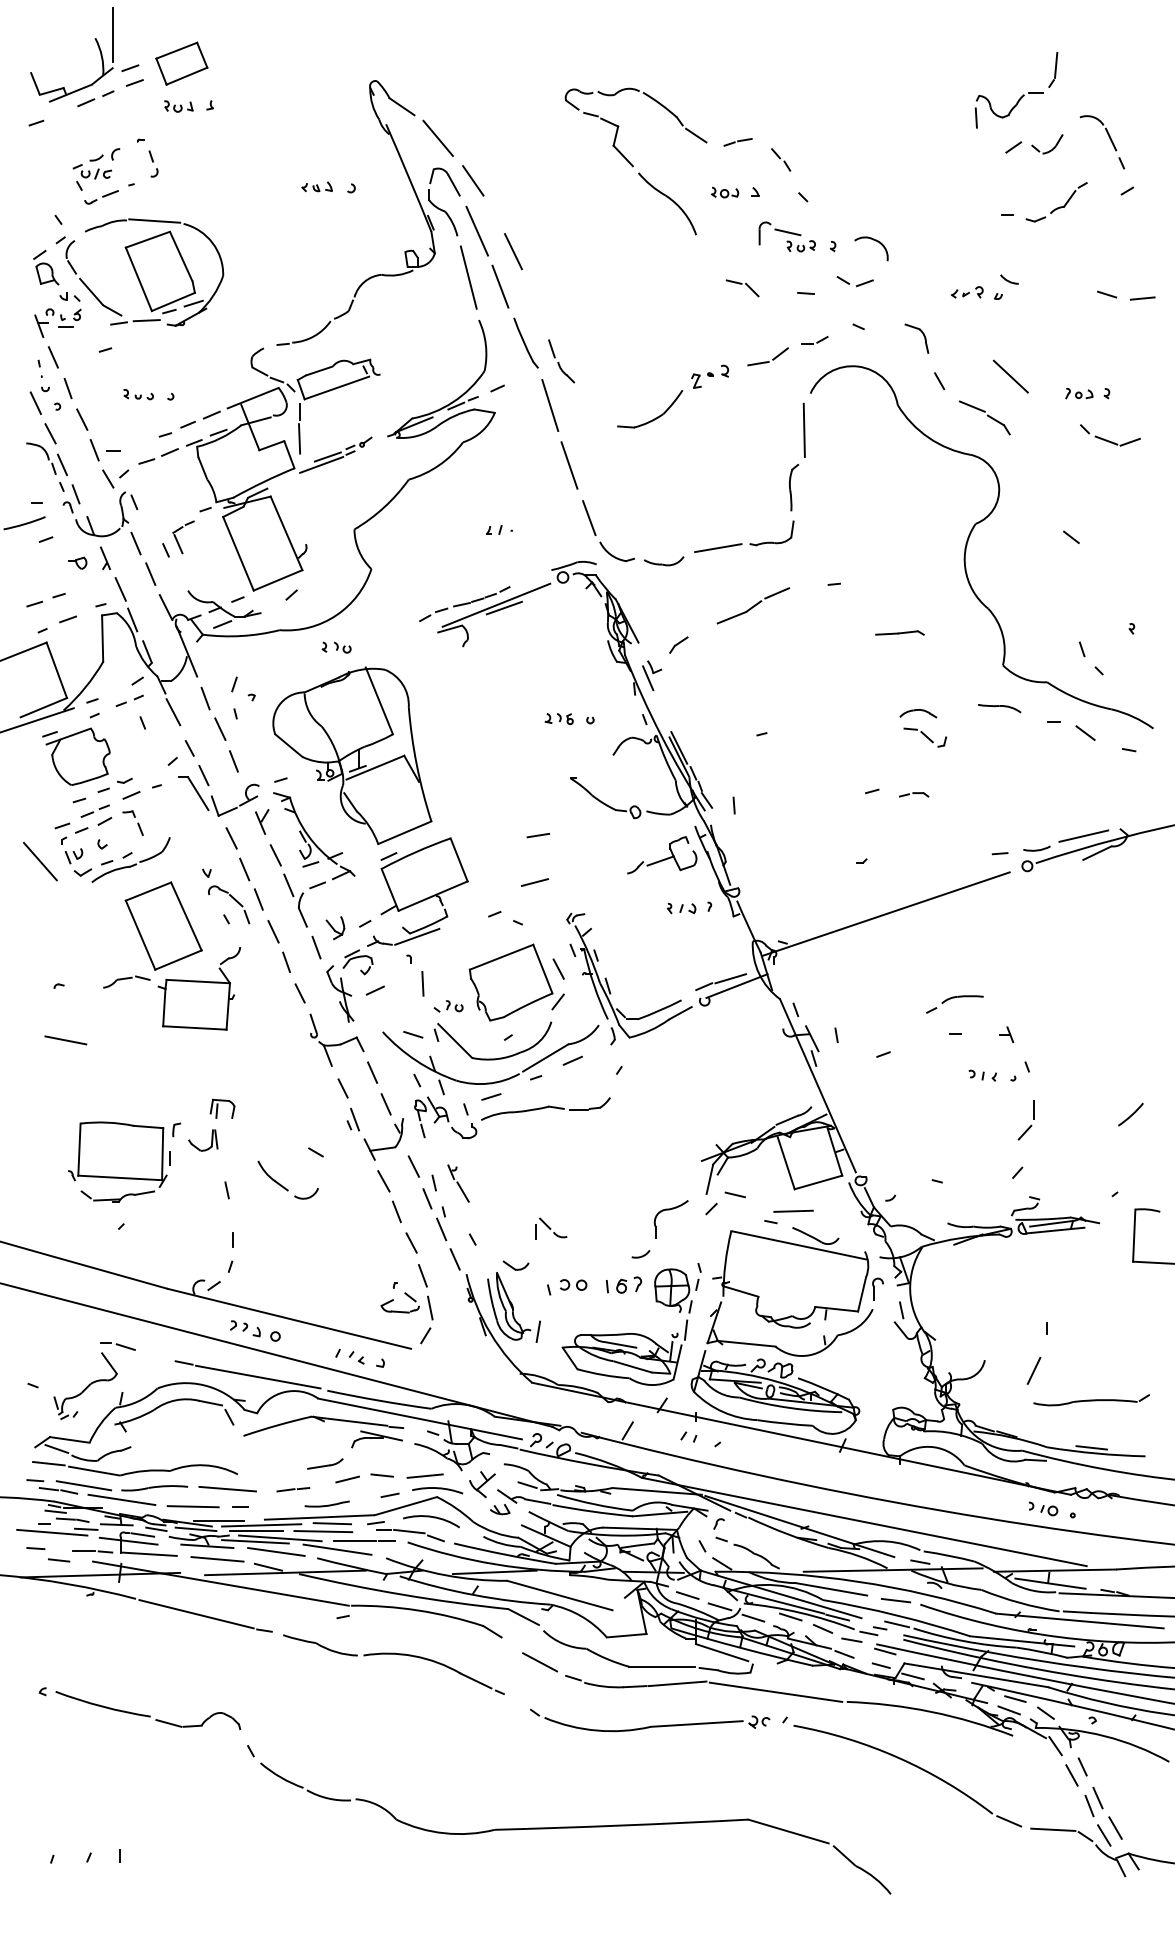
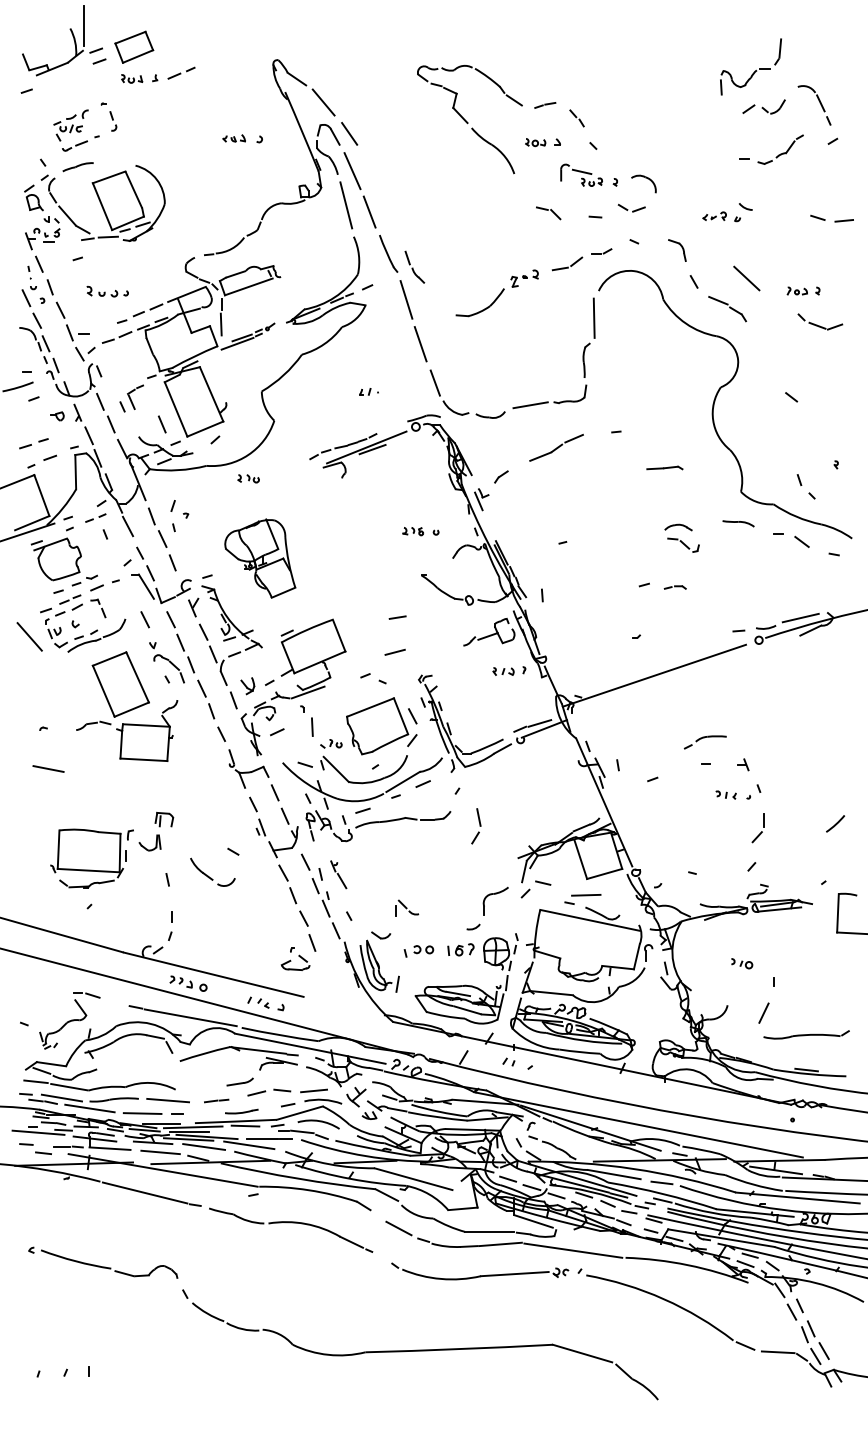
part: (95, 98) -> (181, 73), moved
line: (154, 220) -> (114, 163), removed
line: (512, 251) -> (378, 186), removed
part: (138, 394) -> (102, 291), size x1.4
line: (219, 573) -> (162, 424), added
part: (352, 755) -> (260, 558), size x0.6
line: (196, 838) -> (145, 619), added
part: (426, 1319) -> (476, 825), moved
part: (1043, 1508) -> (742, 963), moved
line: (323, 1531) -> (238, 1131), removed

